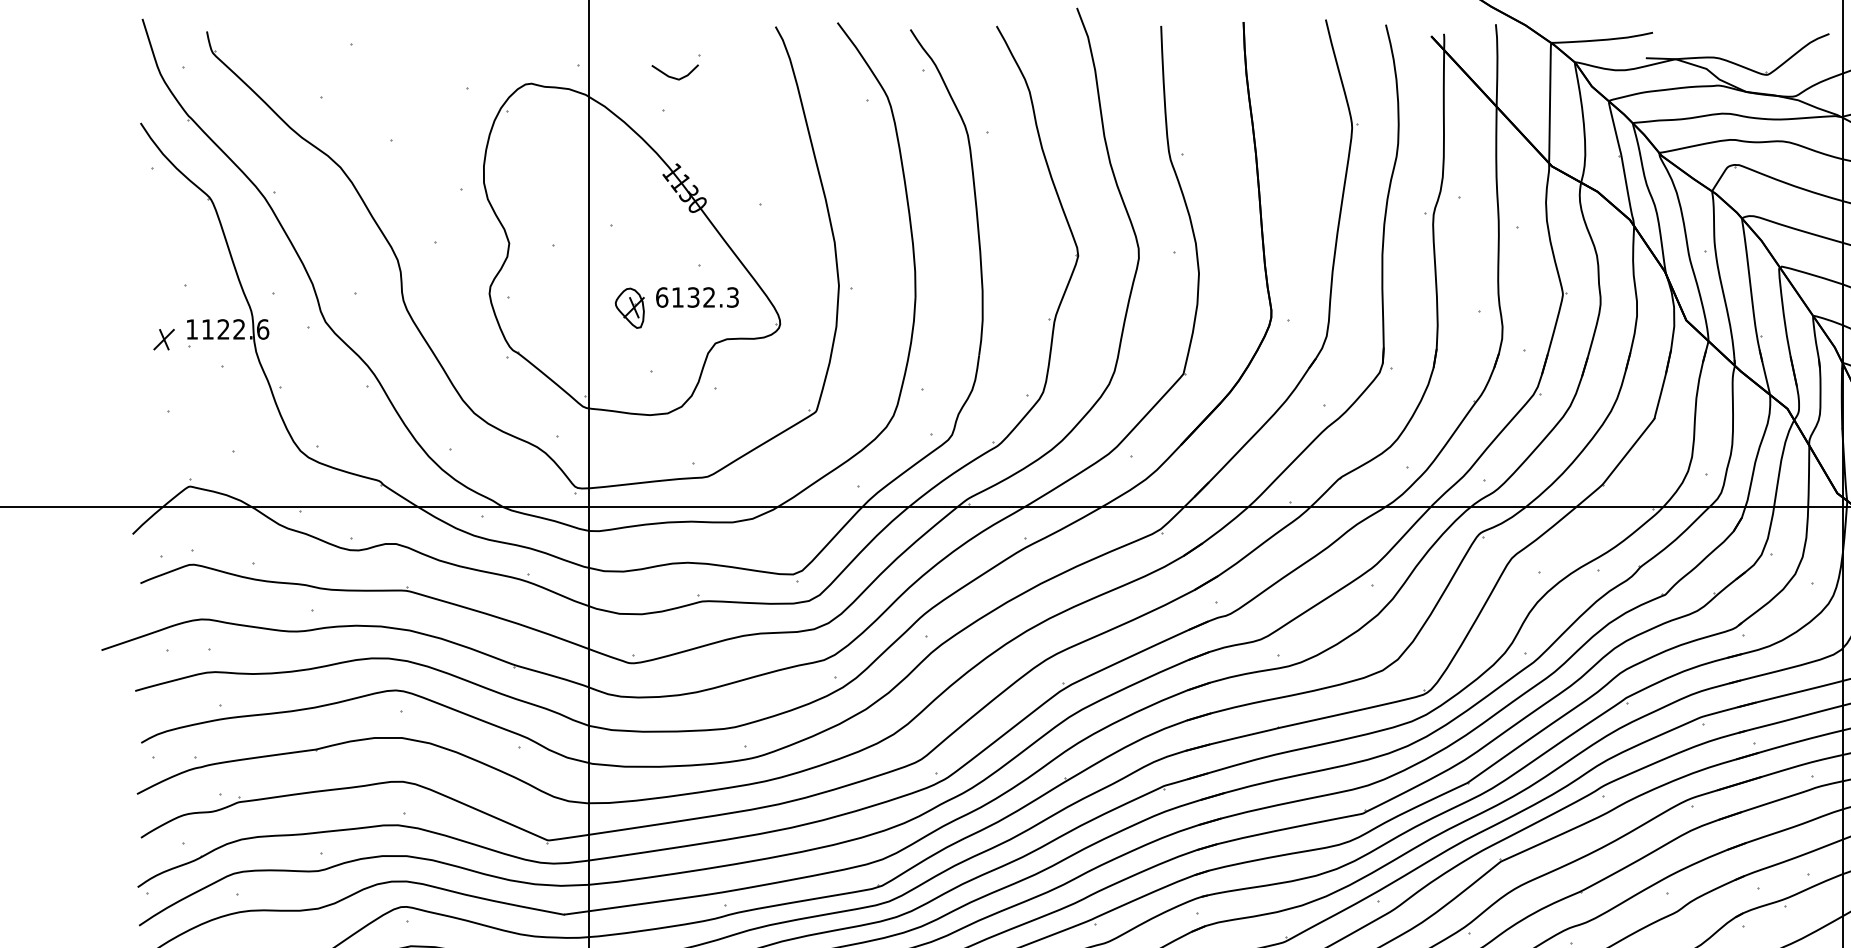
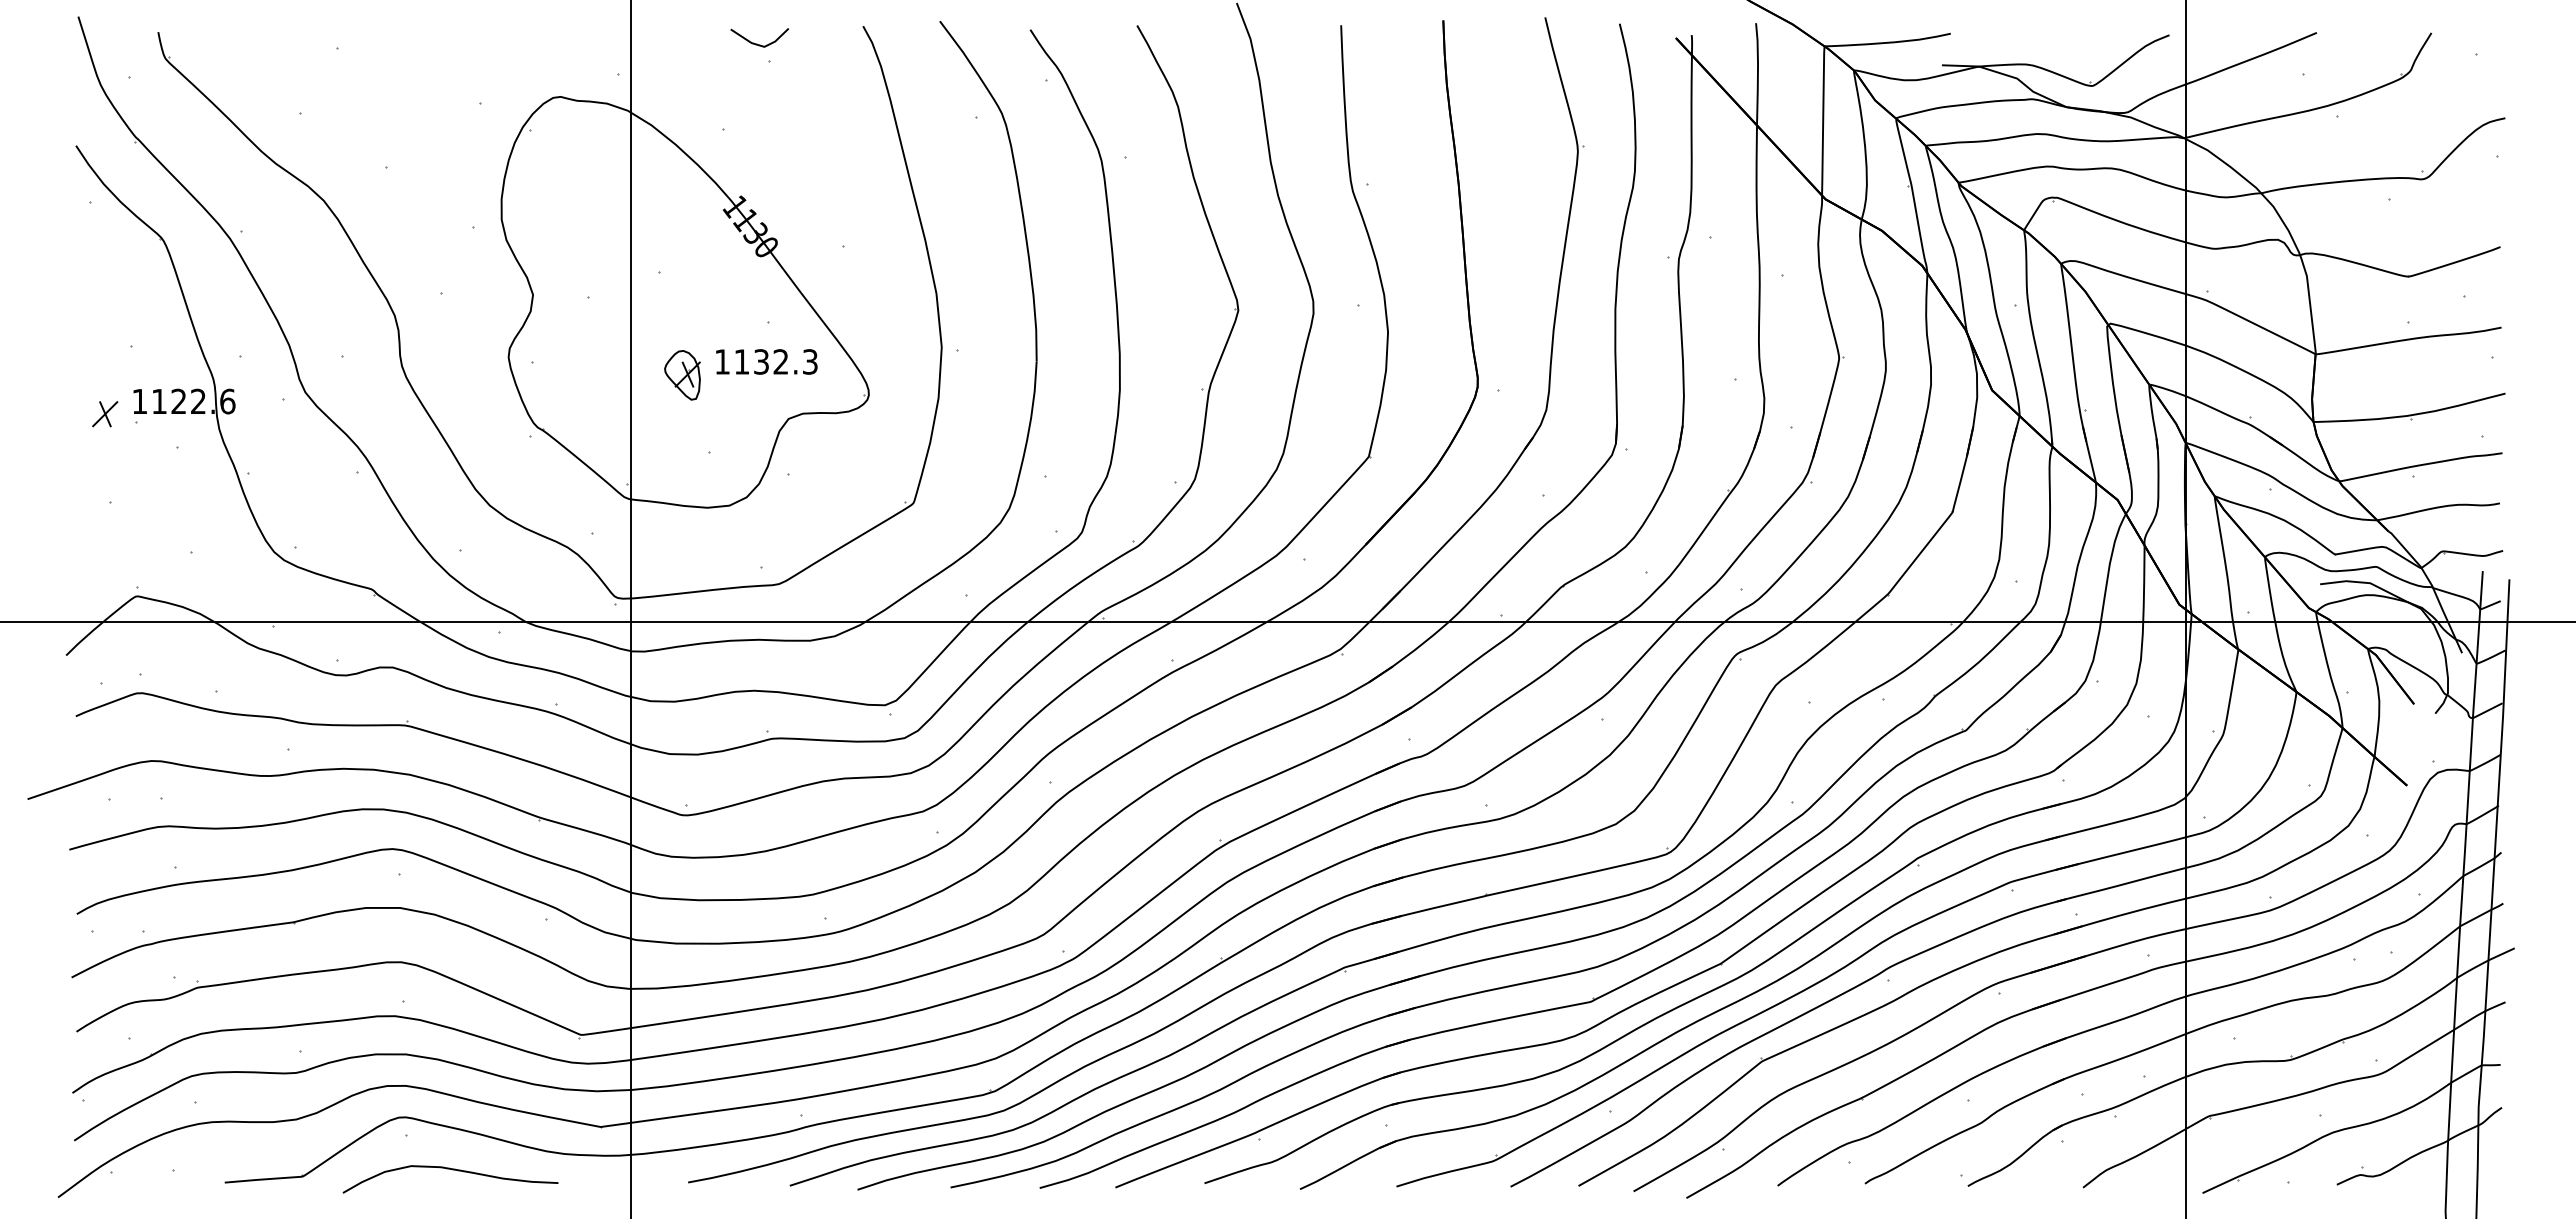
line: (673, 76) -> (757, 43), moved
text: (662, 297) -> (722, 361), 6132.3 -> 1132.3

